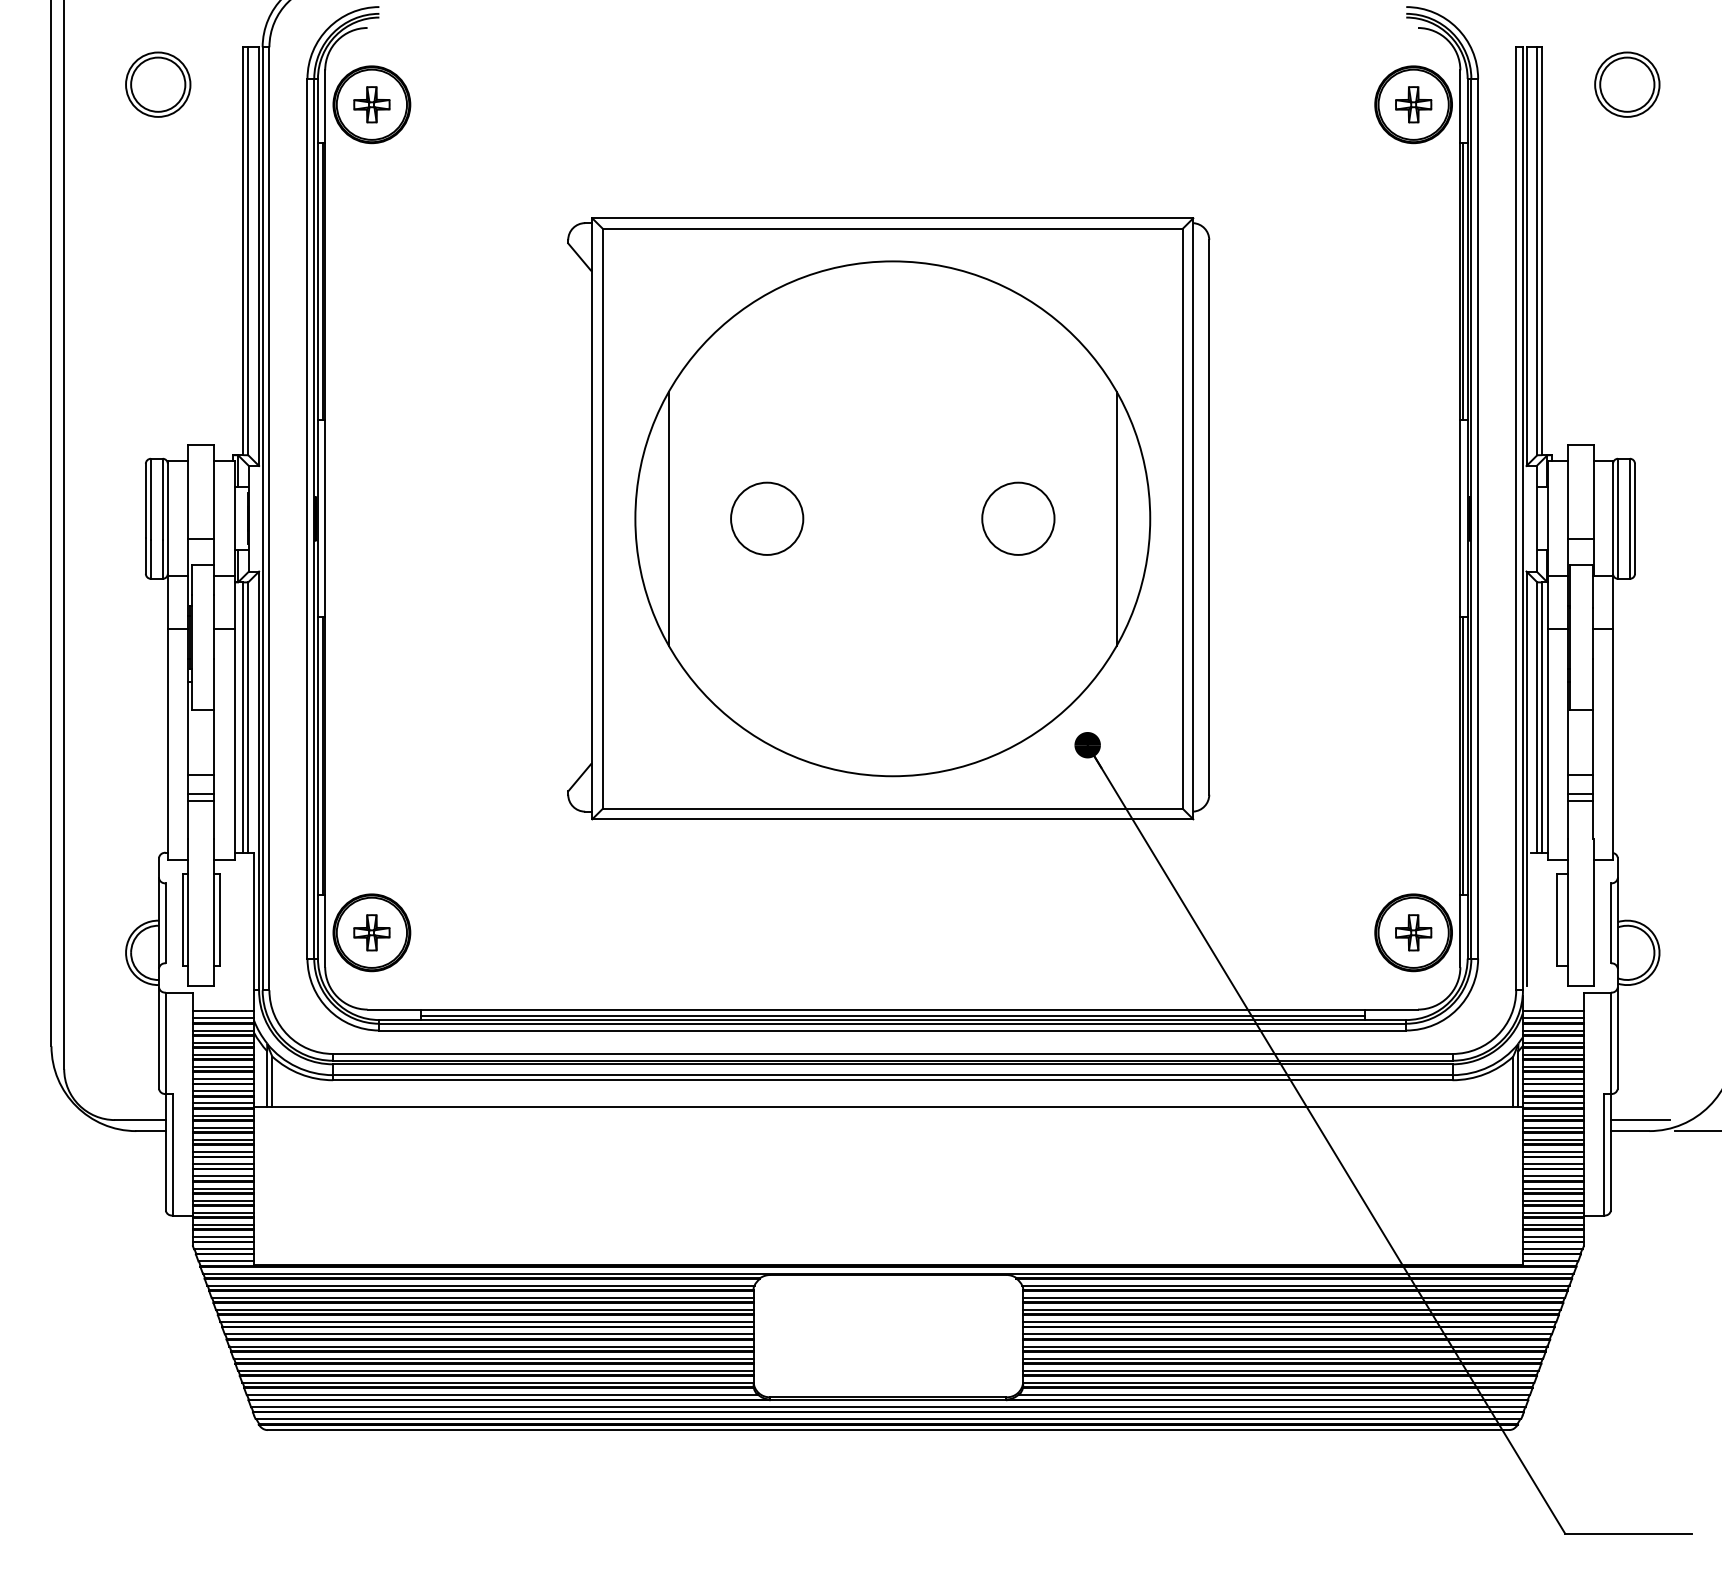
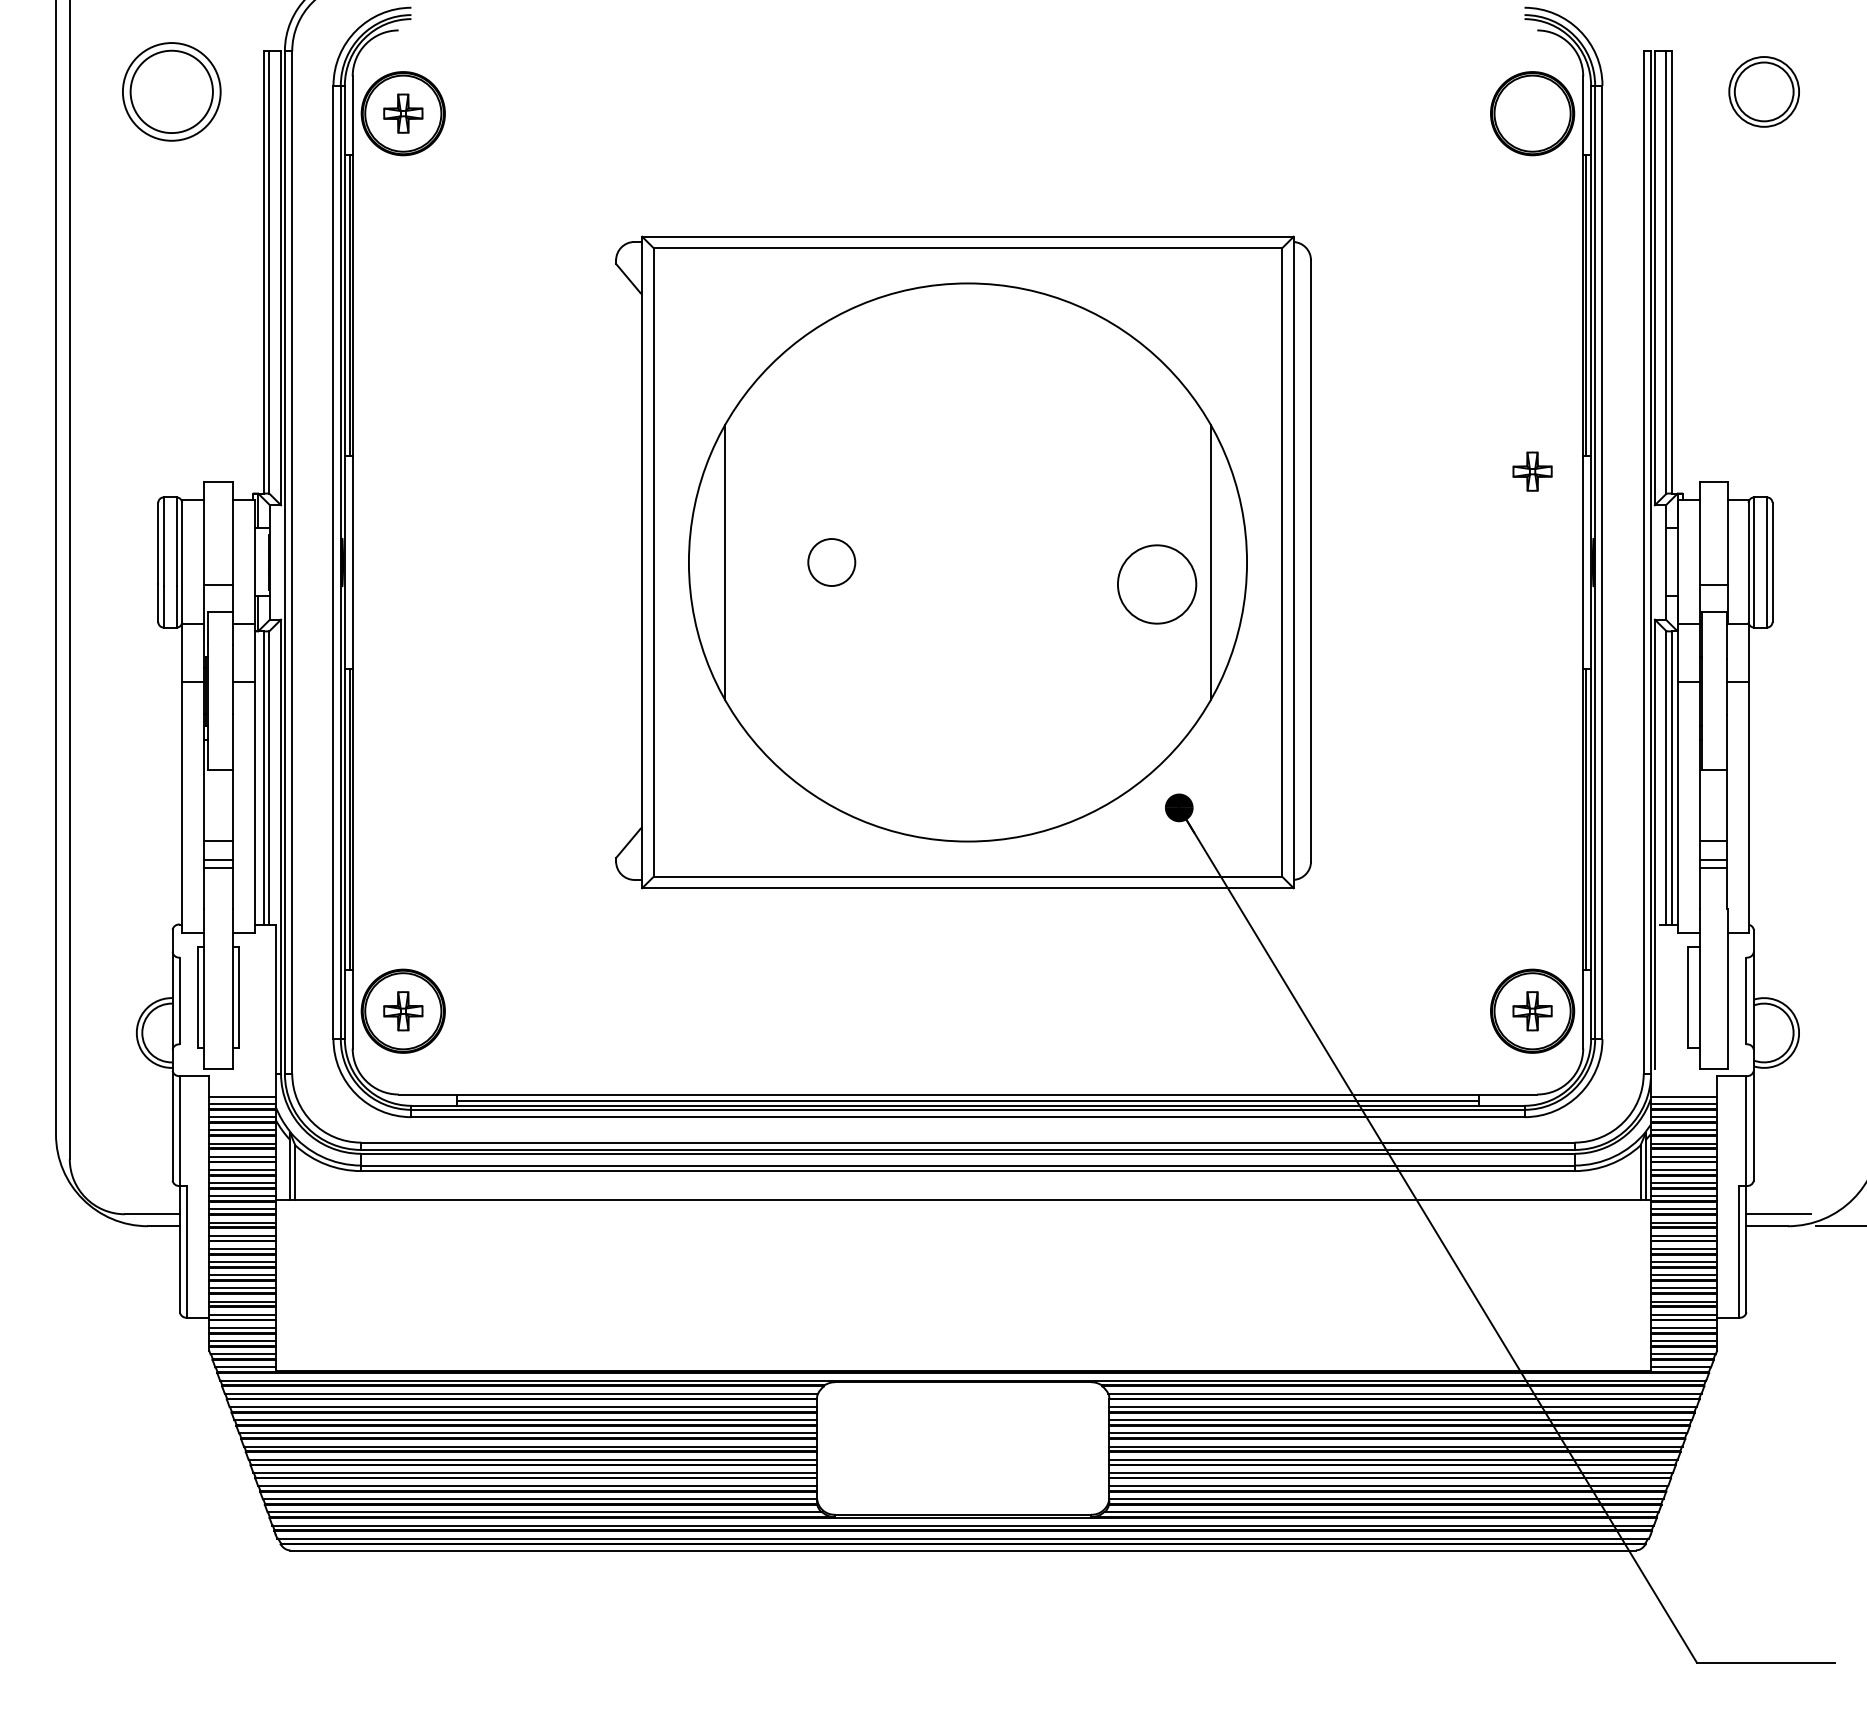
part: (158, 84) -> (171, 91), size x1.4
part: (1413, 104) -> (1532, 471), moved
circle: (766, 518) -> (831, 562), size x0.6
circle: (1018, 518) -> (1157, 584), moved

